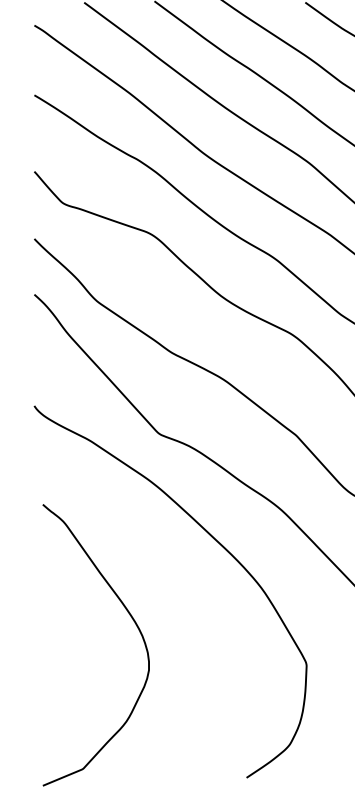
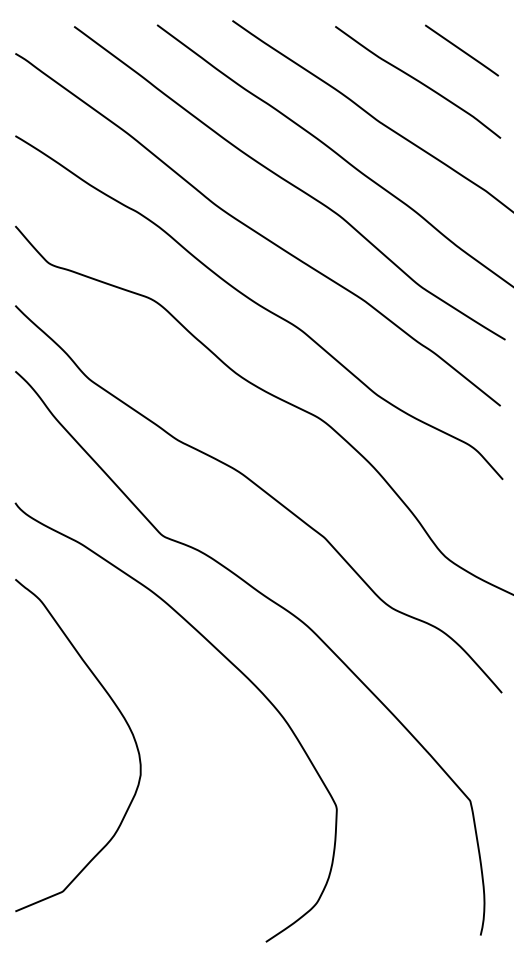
curve: (133, 621) -> (122, 717), moved

